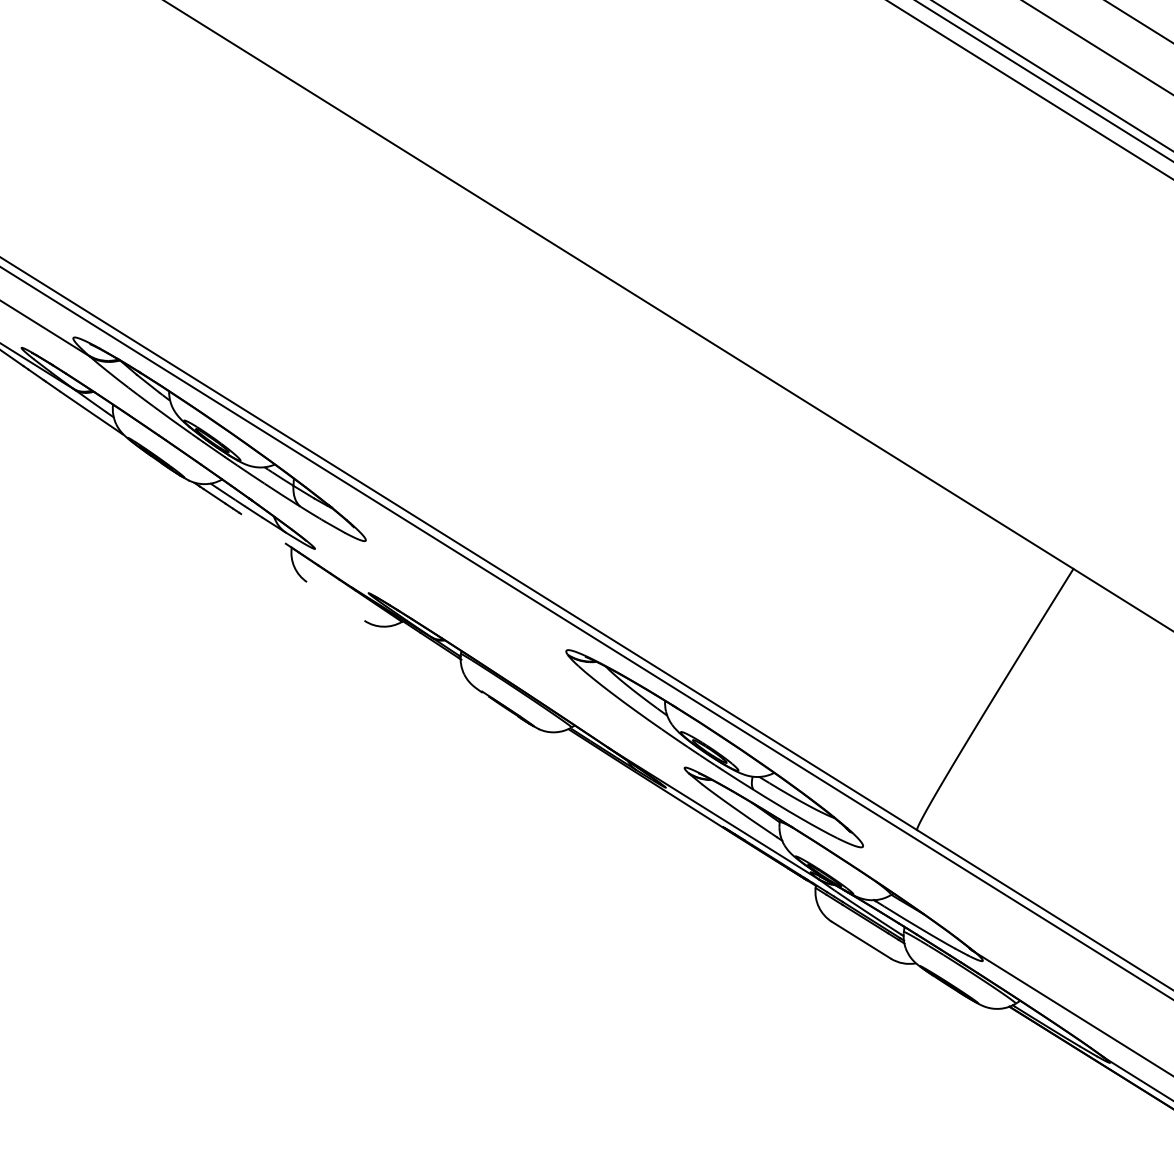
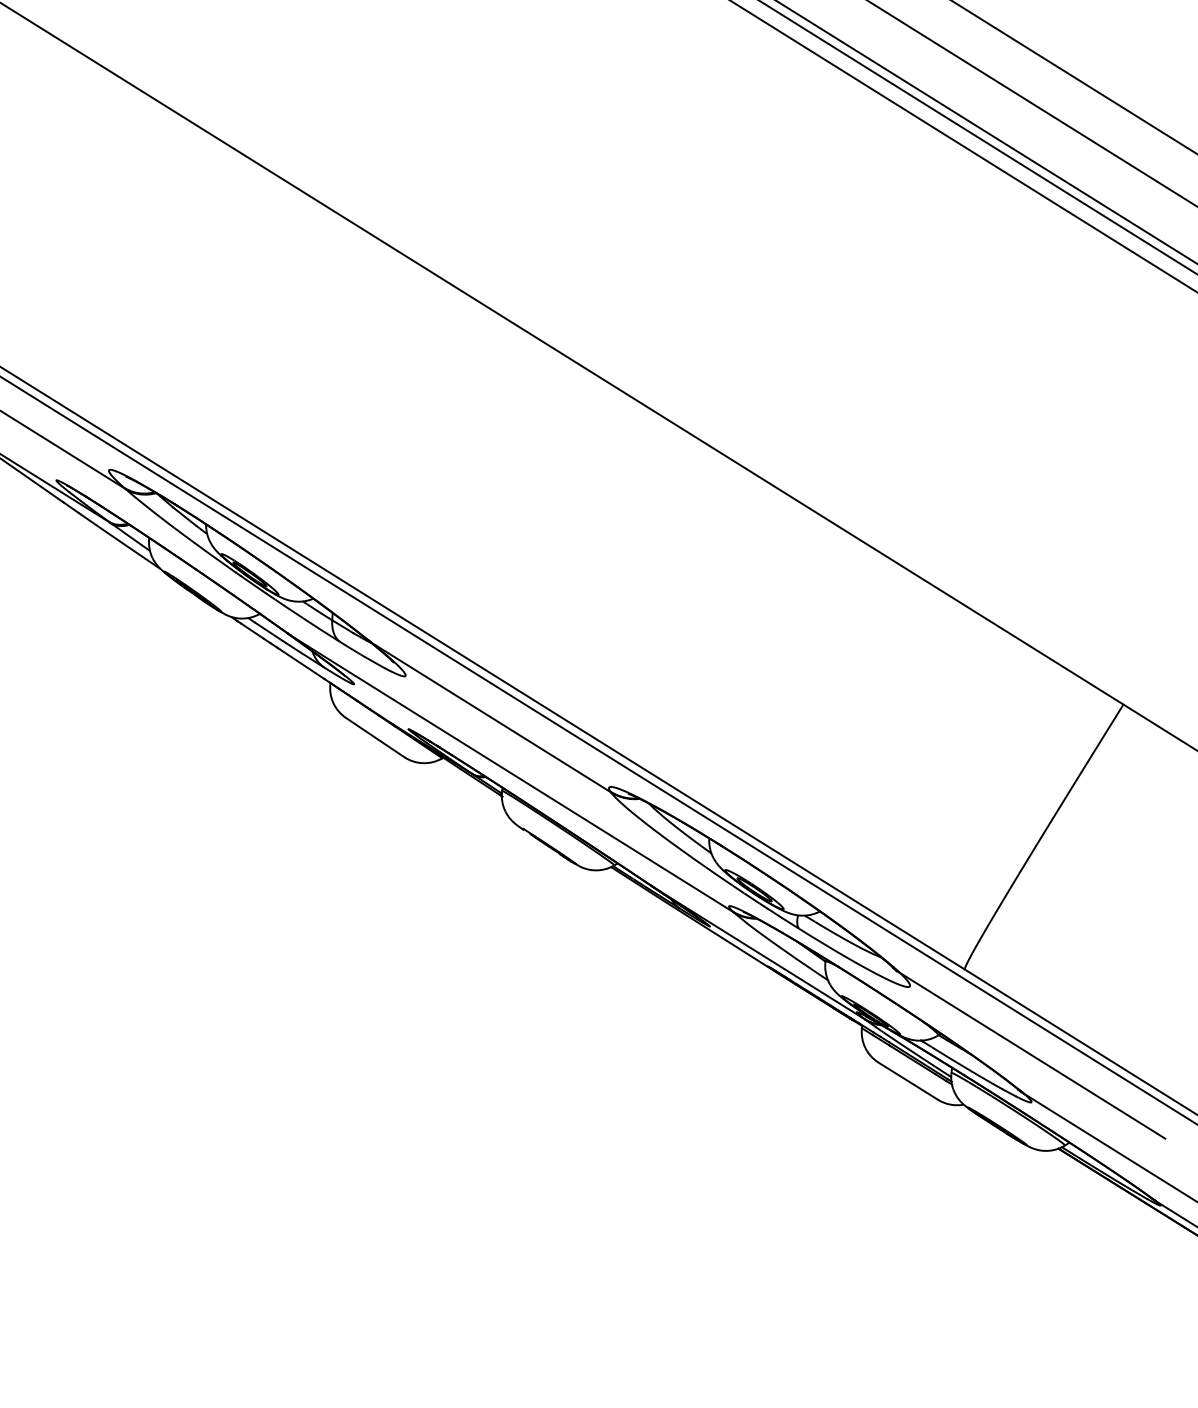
line: (263, 528) -> (301, 663), added
line: (449, 581) -> (490, 717), added
line: (335, 601) -> (374, 737), added
line: (470, 636) -> (511, 773), added
line: (983, 914) -> (1032, 1055), added

